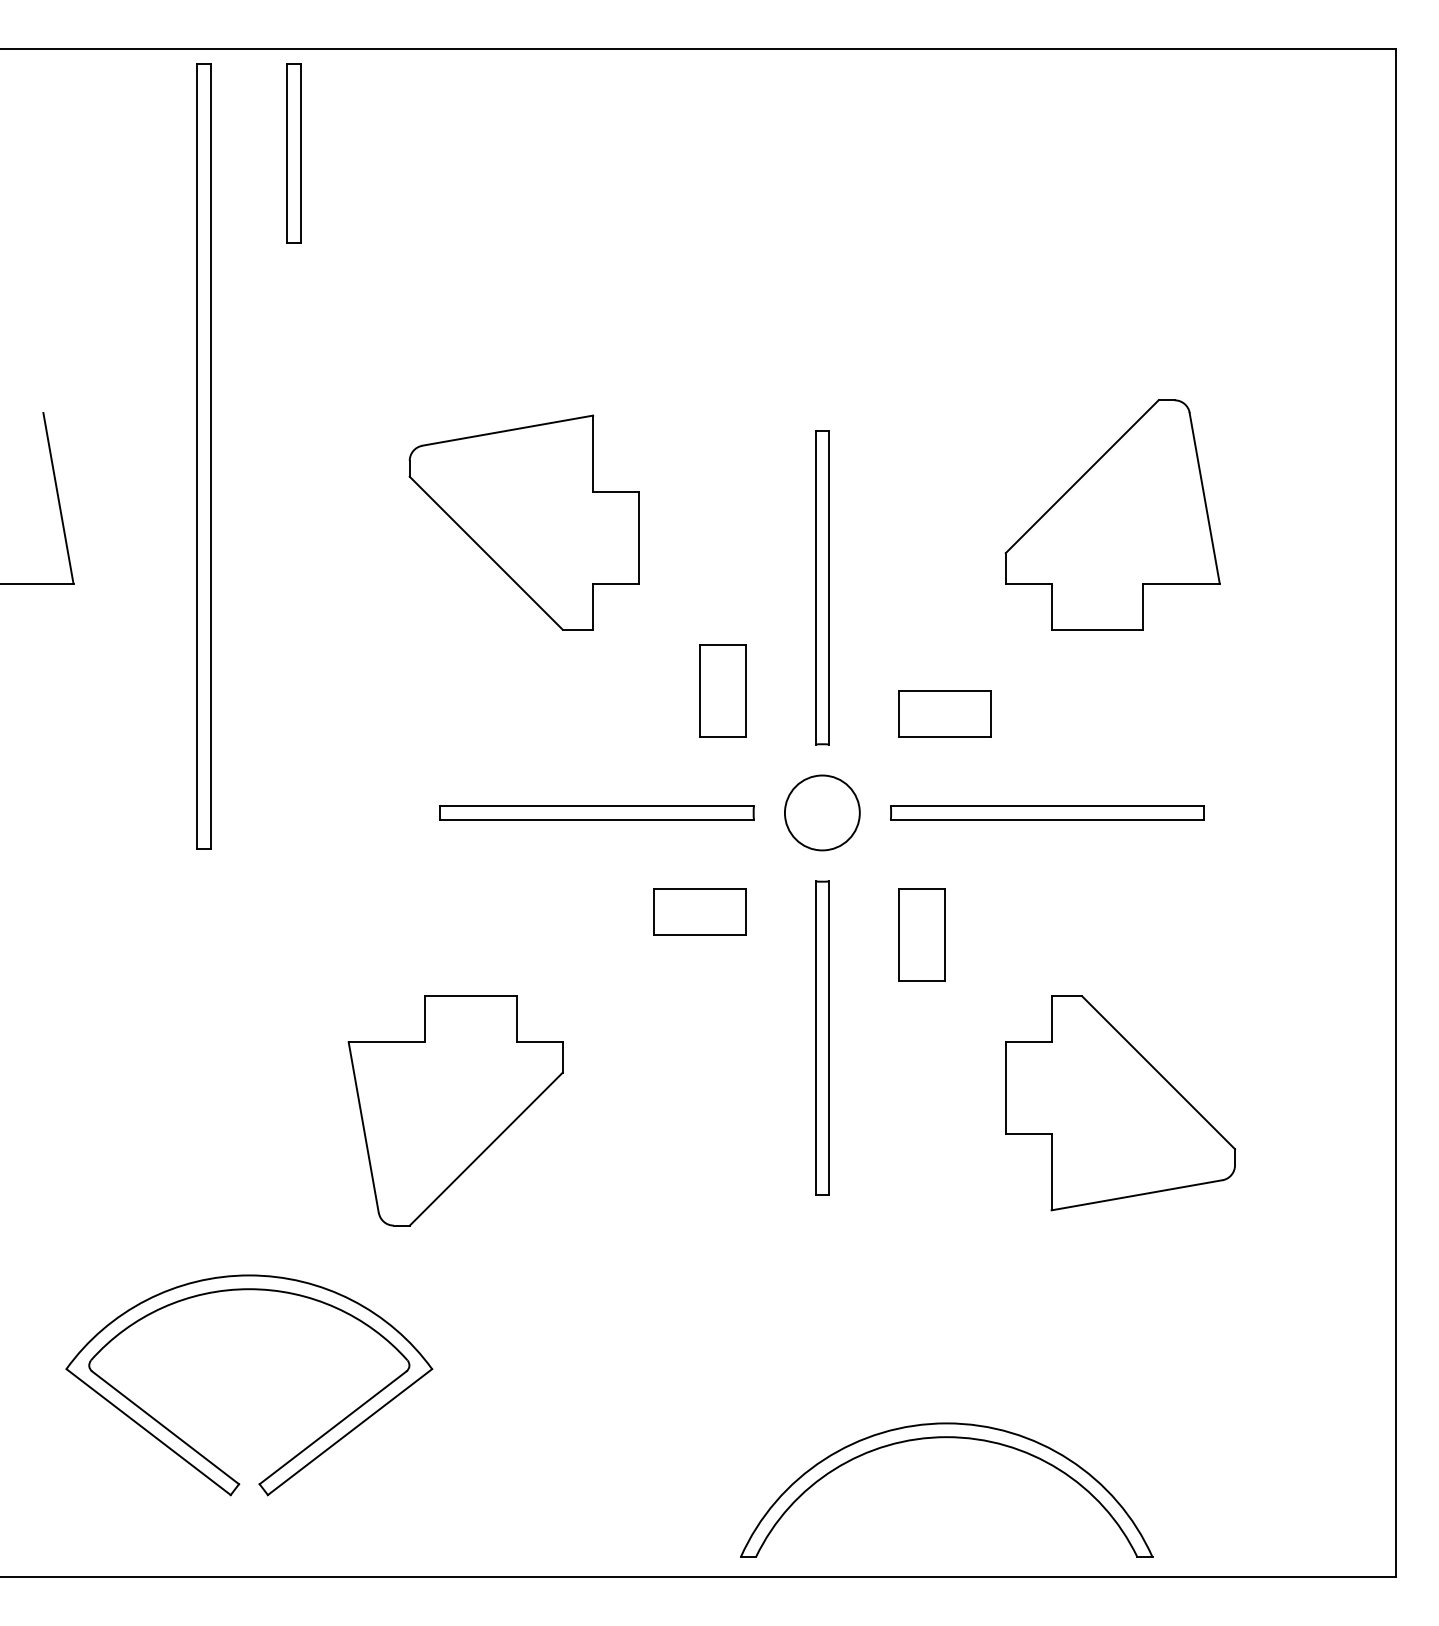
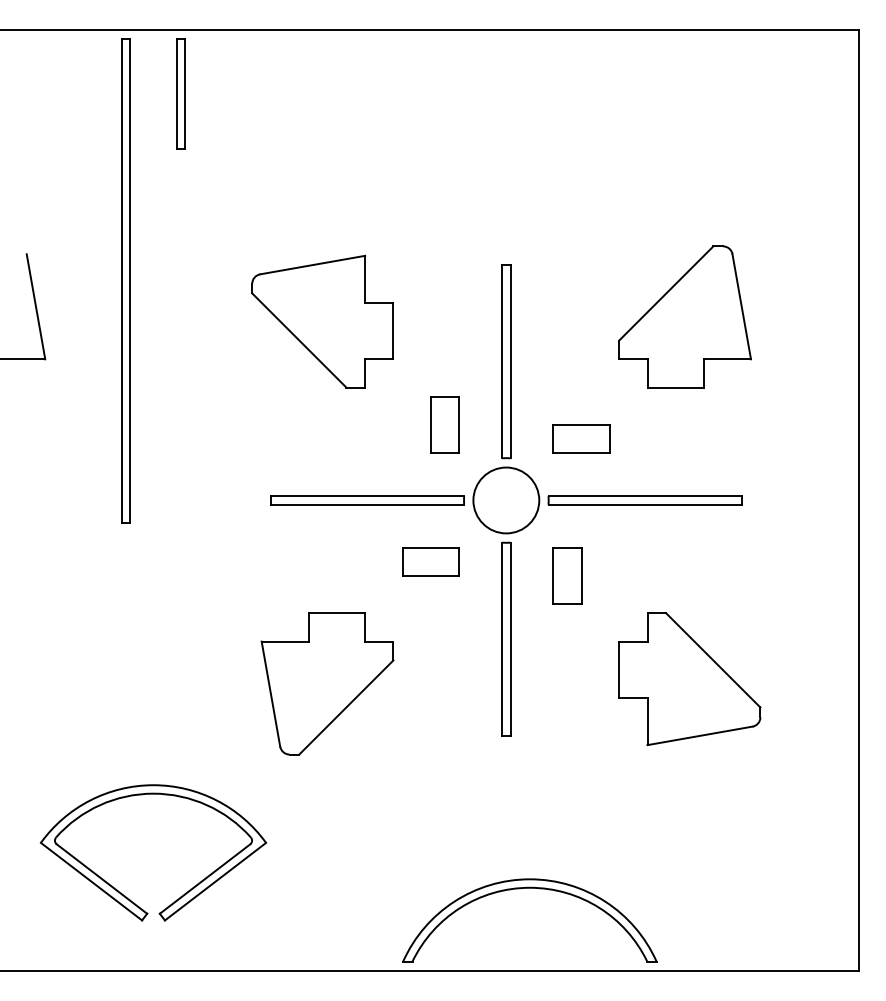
circle: (822, 813) -> (506, 500), size x1.43
part: (455, 1110) -> (327, 683), moved
part: (946, 1438) -> (529, 888), moved

